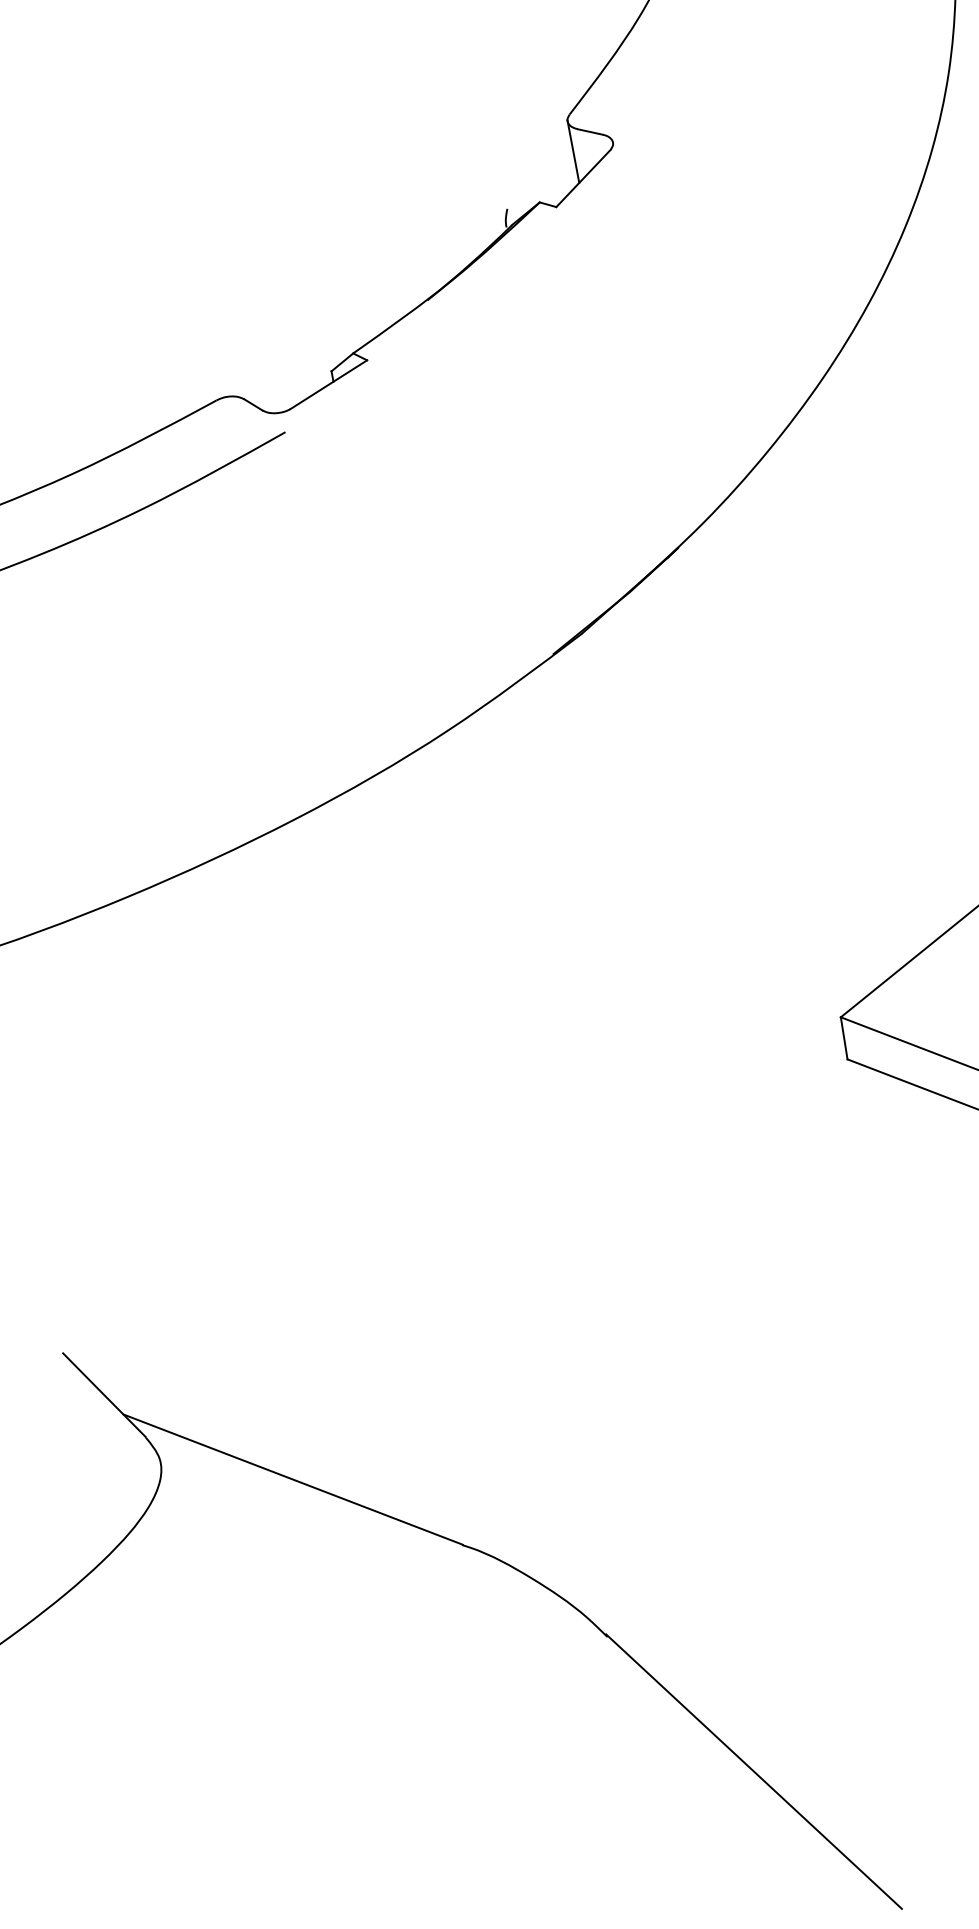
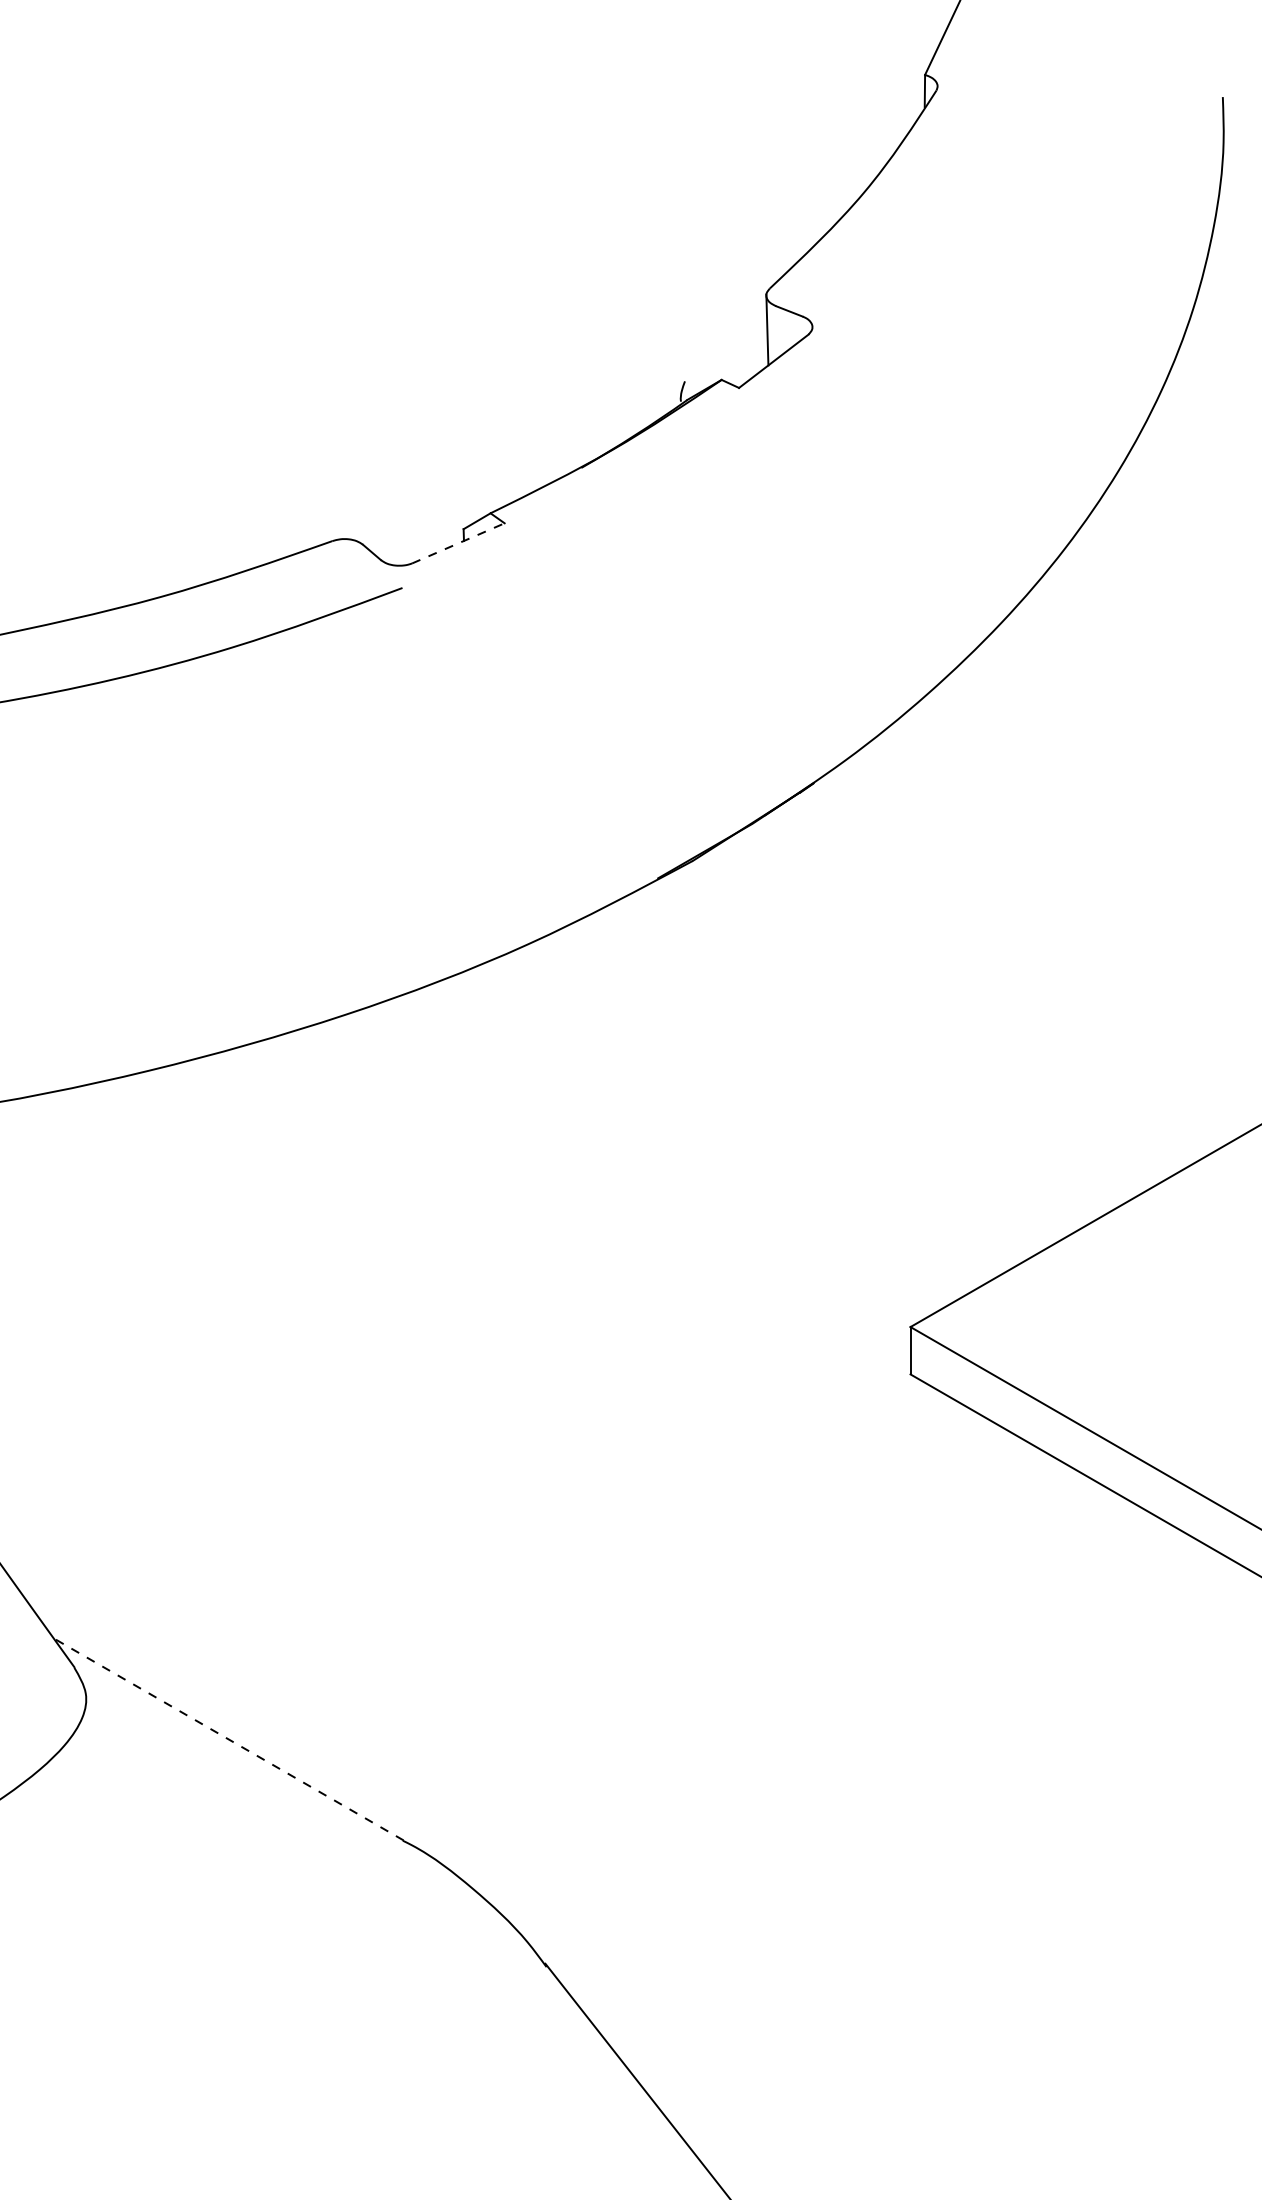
line: (328, 384) -> (458, 543), solid -> dashed
line: (292, 1479) -> (228, 1739), solid -> dashed

